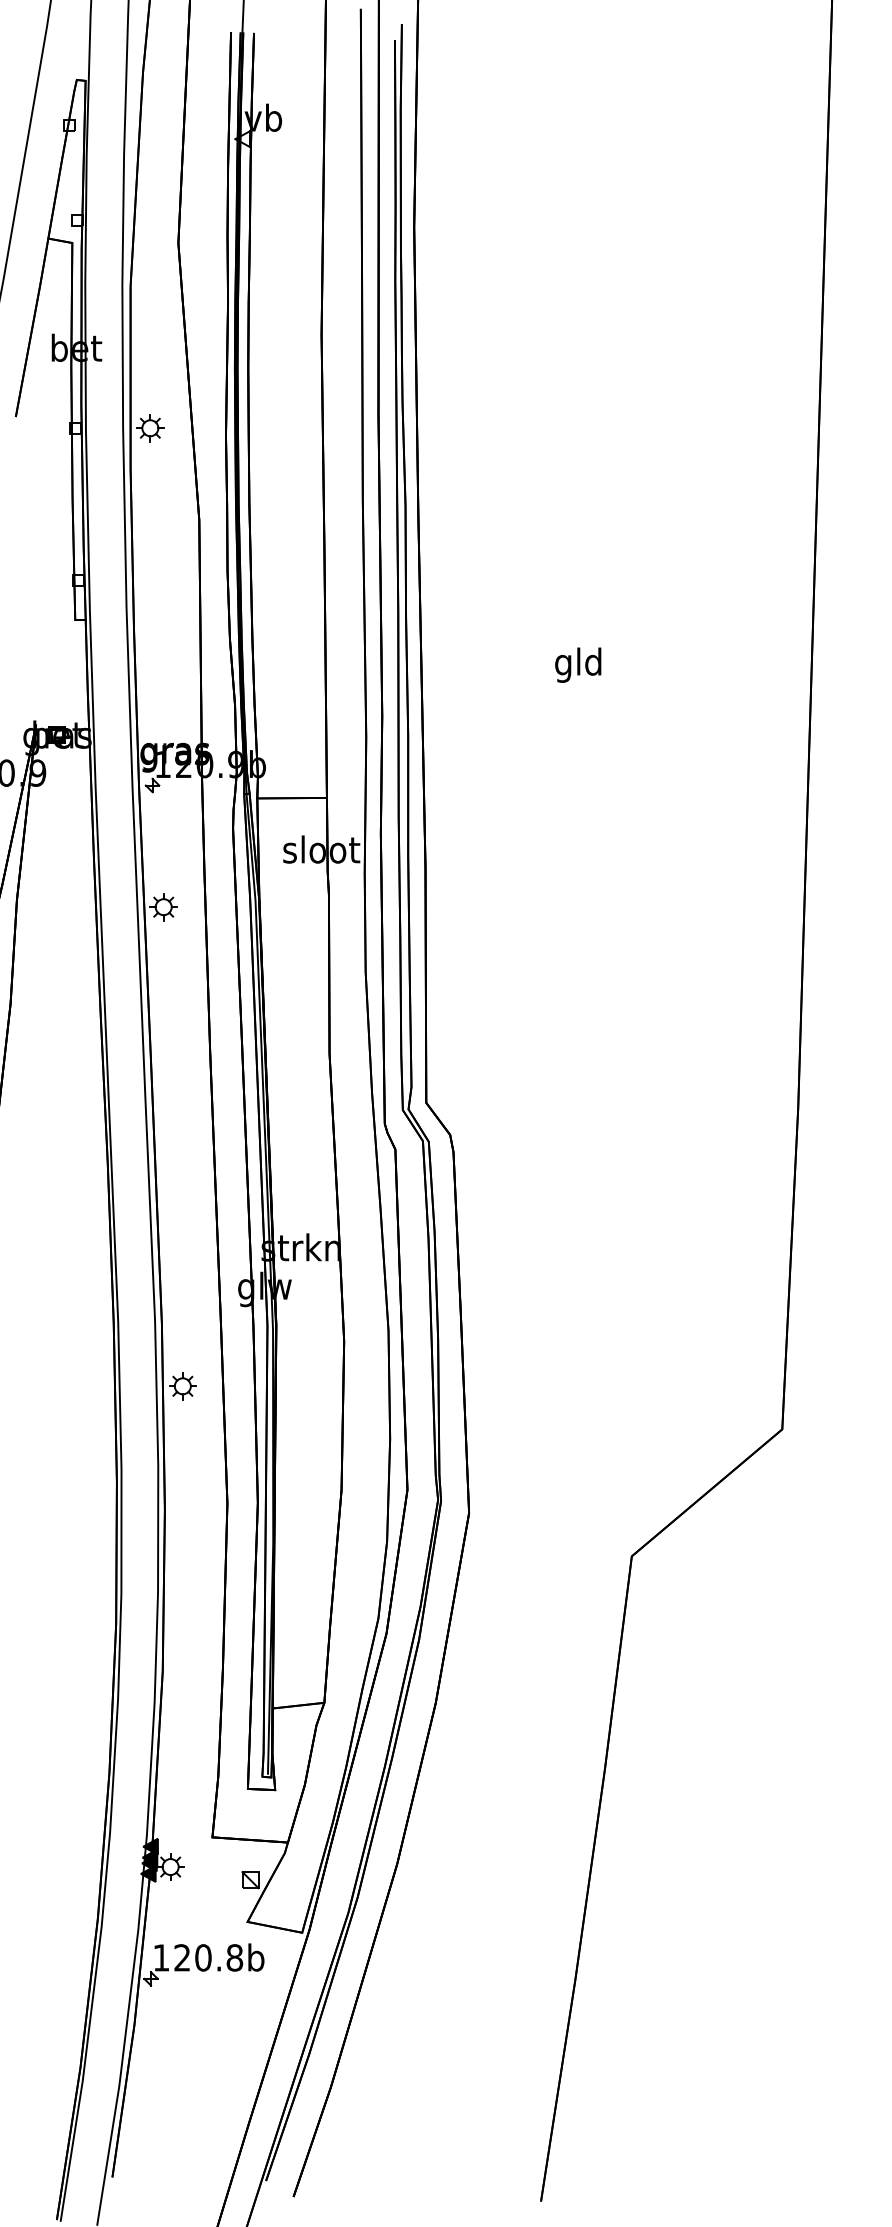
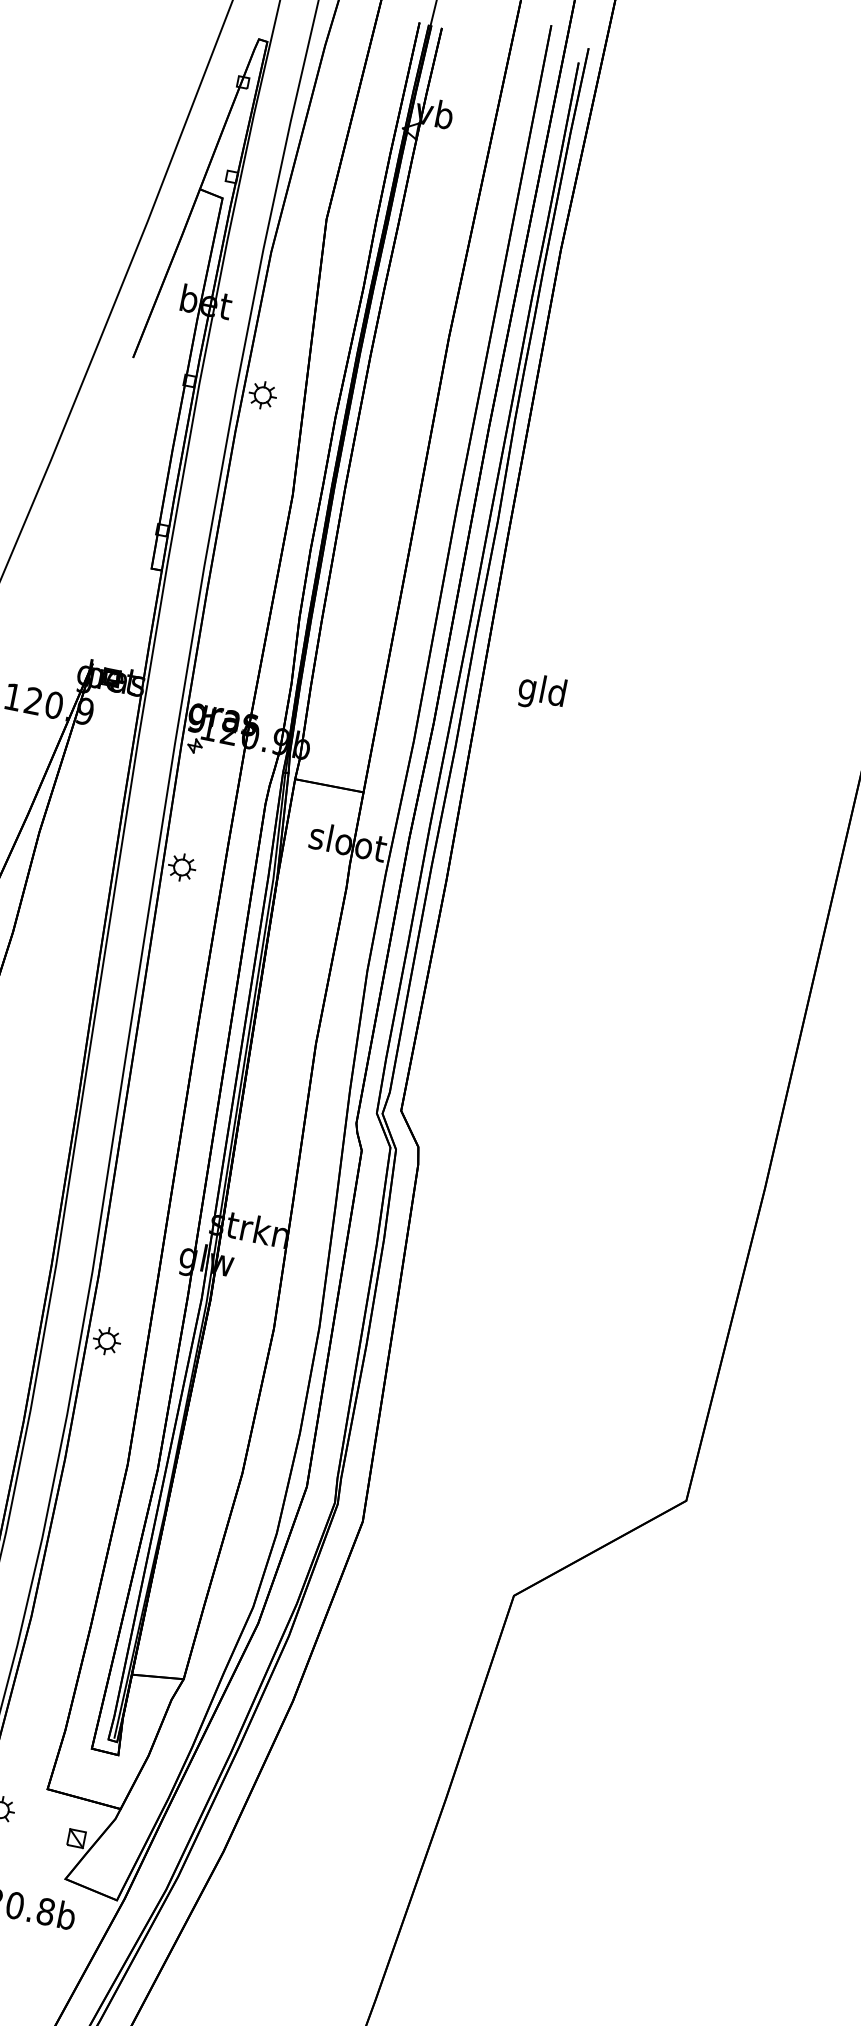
text: (578, 664) -> (542, 692), moved

